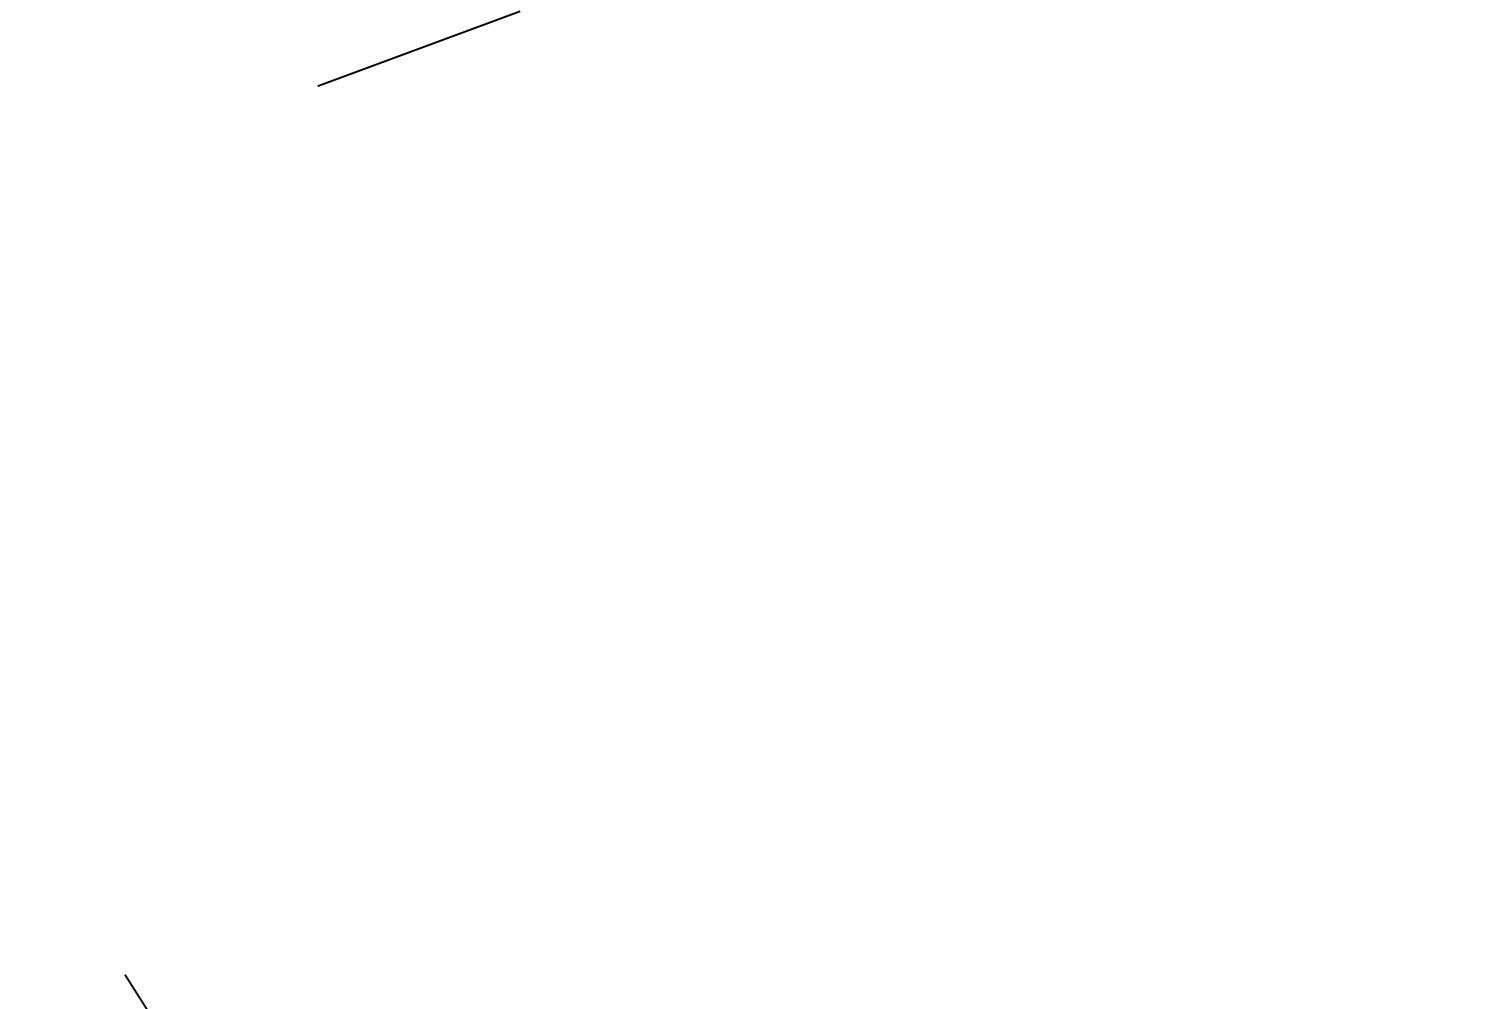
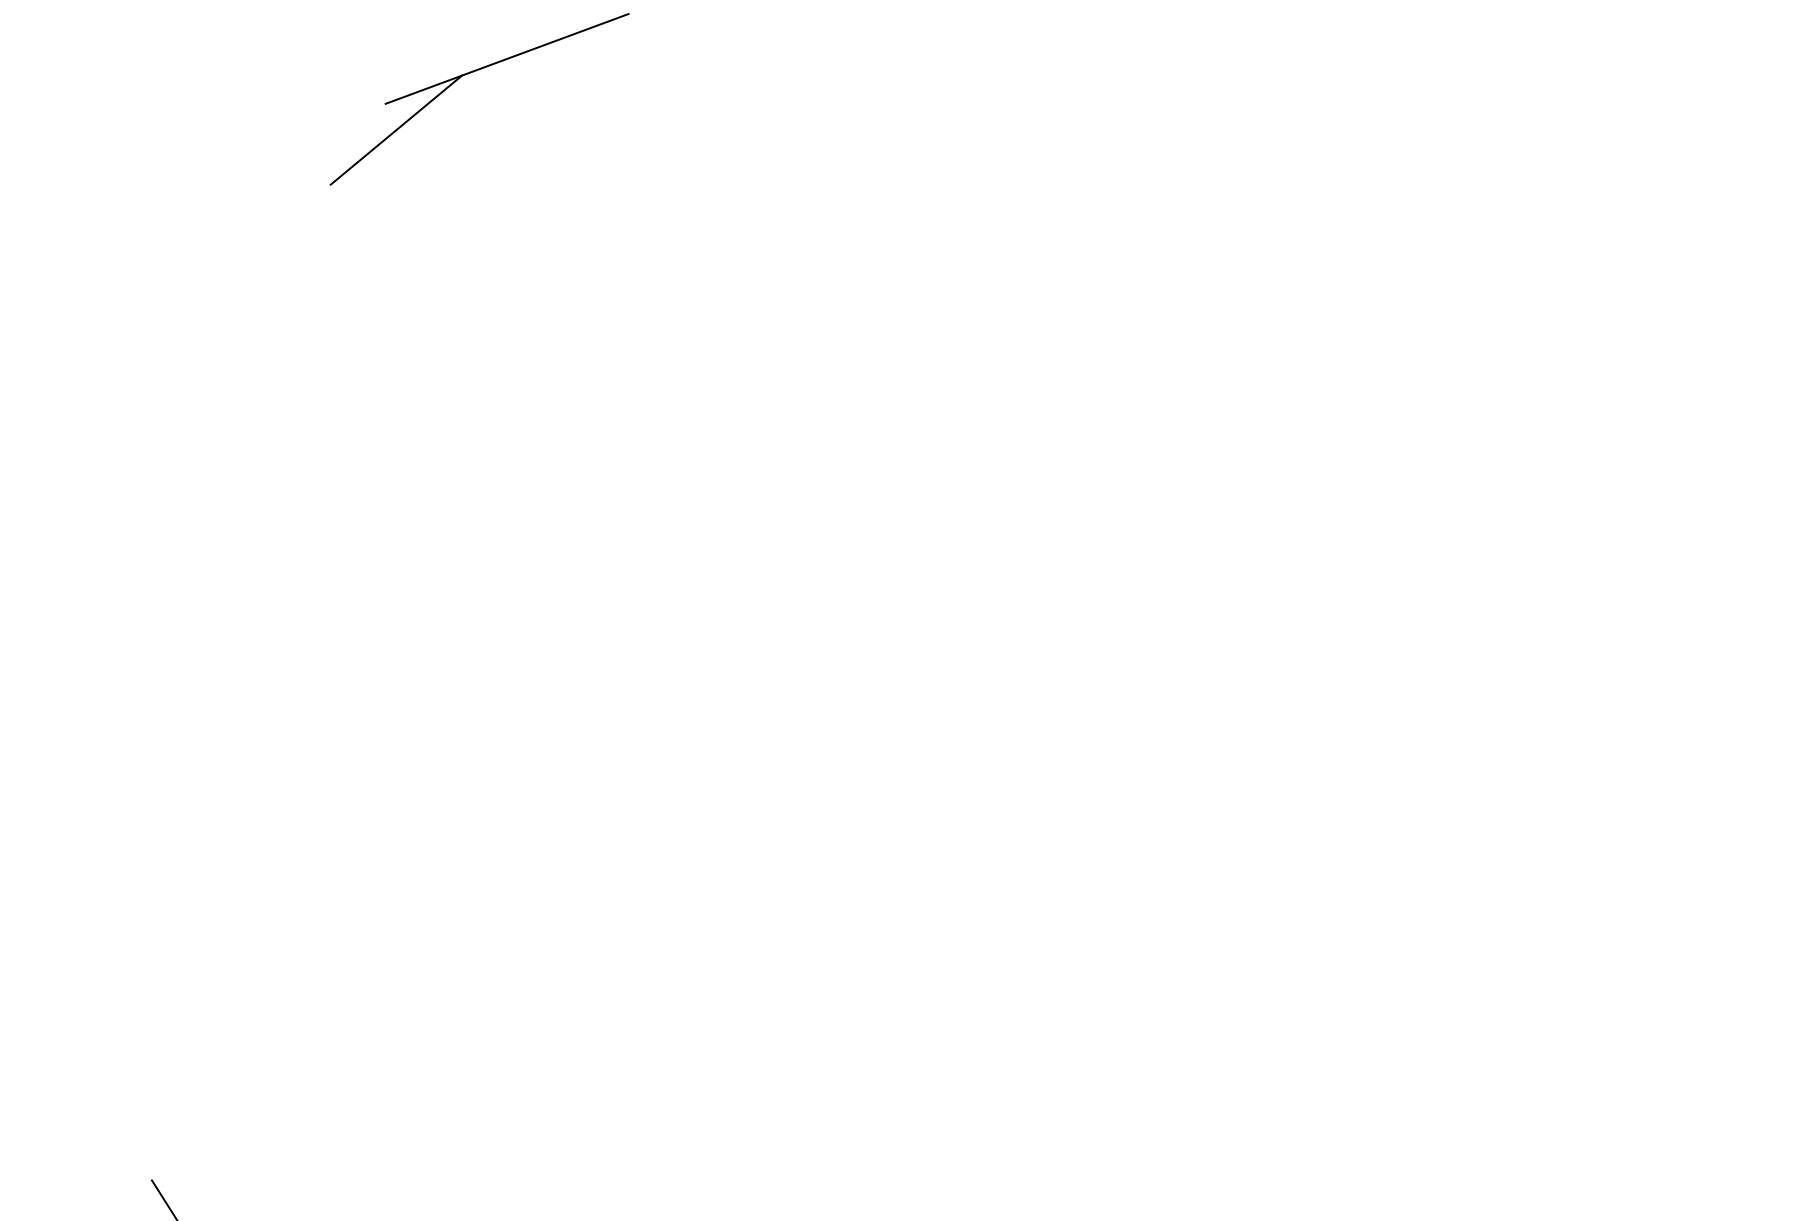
line: (327, 107) -> (396, 130), added

